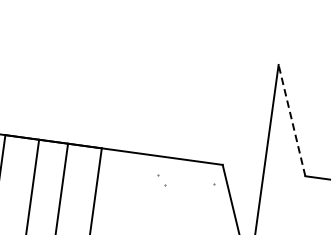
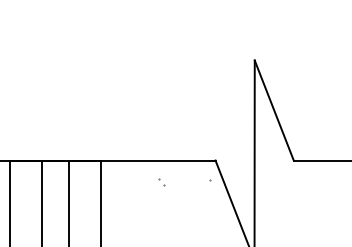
line: (292, 120) -> (274, 110), dashed -> solid
part: (162, 180) -> (161, 182), size x0.62

